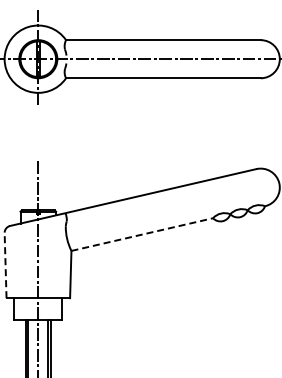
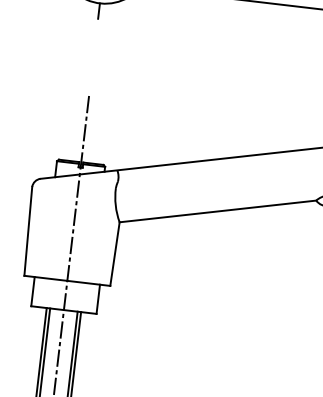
line: (142, 234) -> (218, 211), dashed -> solid
line: (5, 265) -> (28, 231), dashed -> solid

